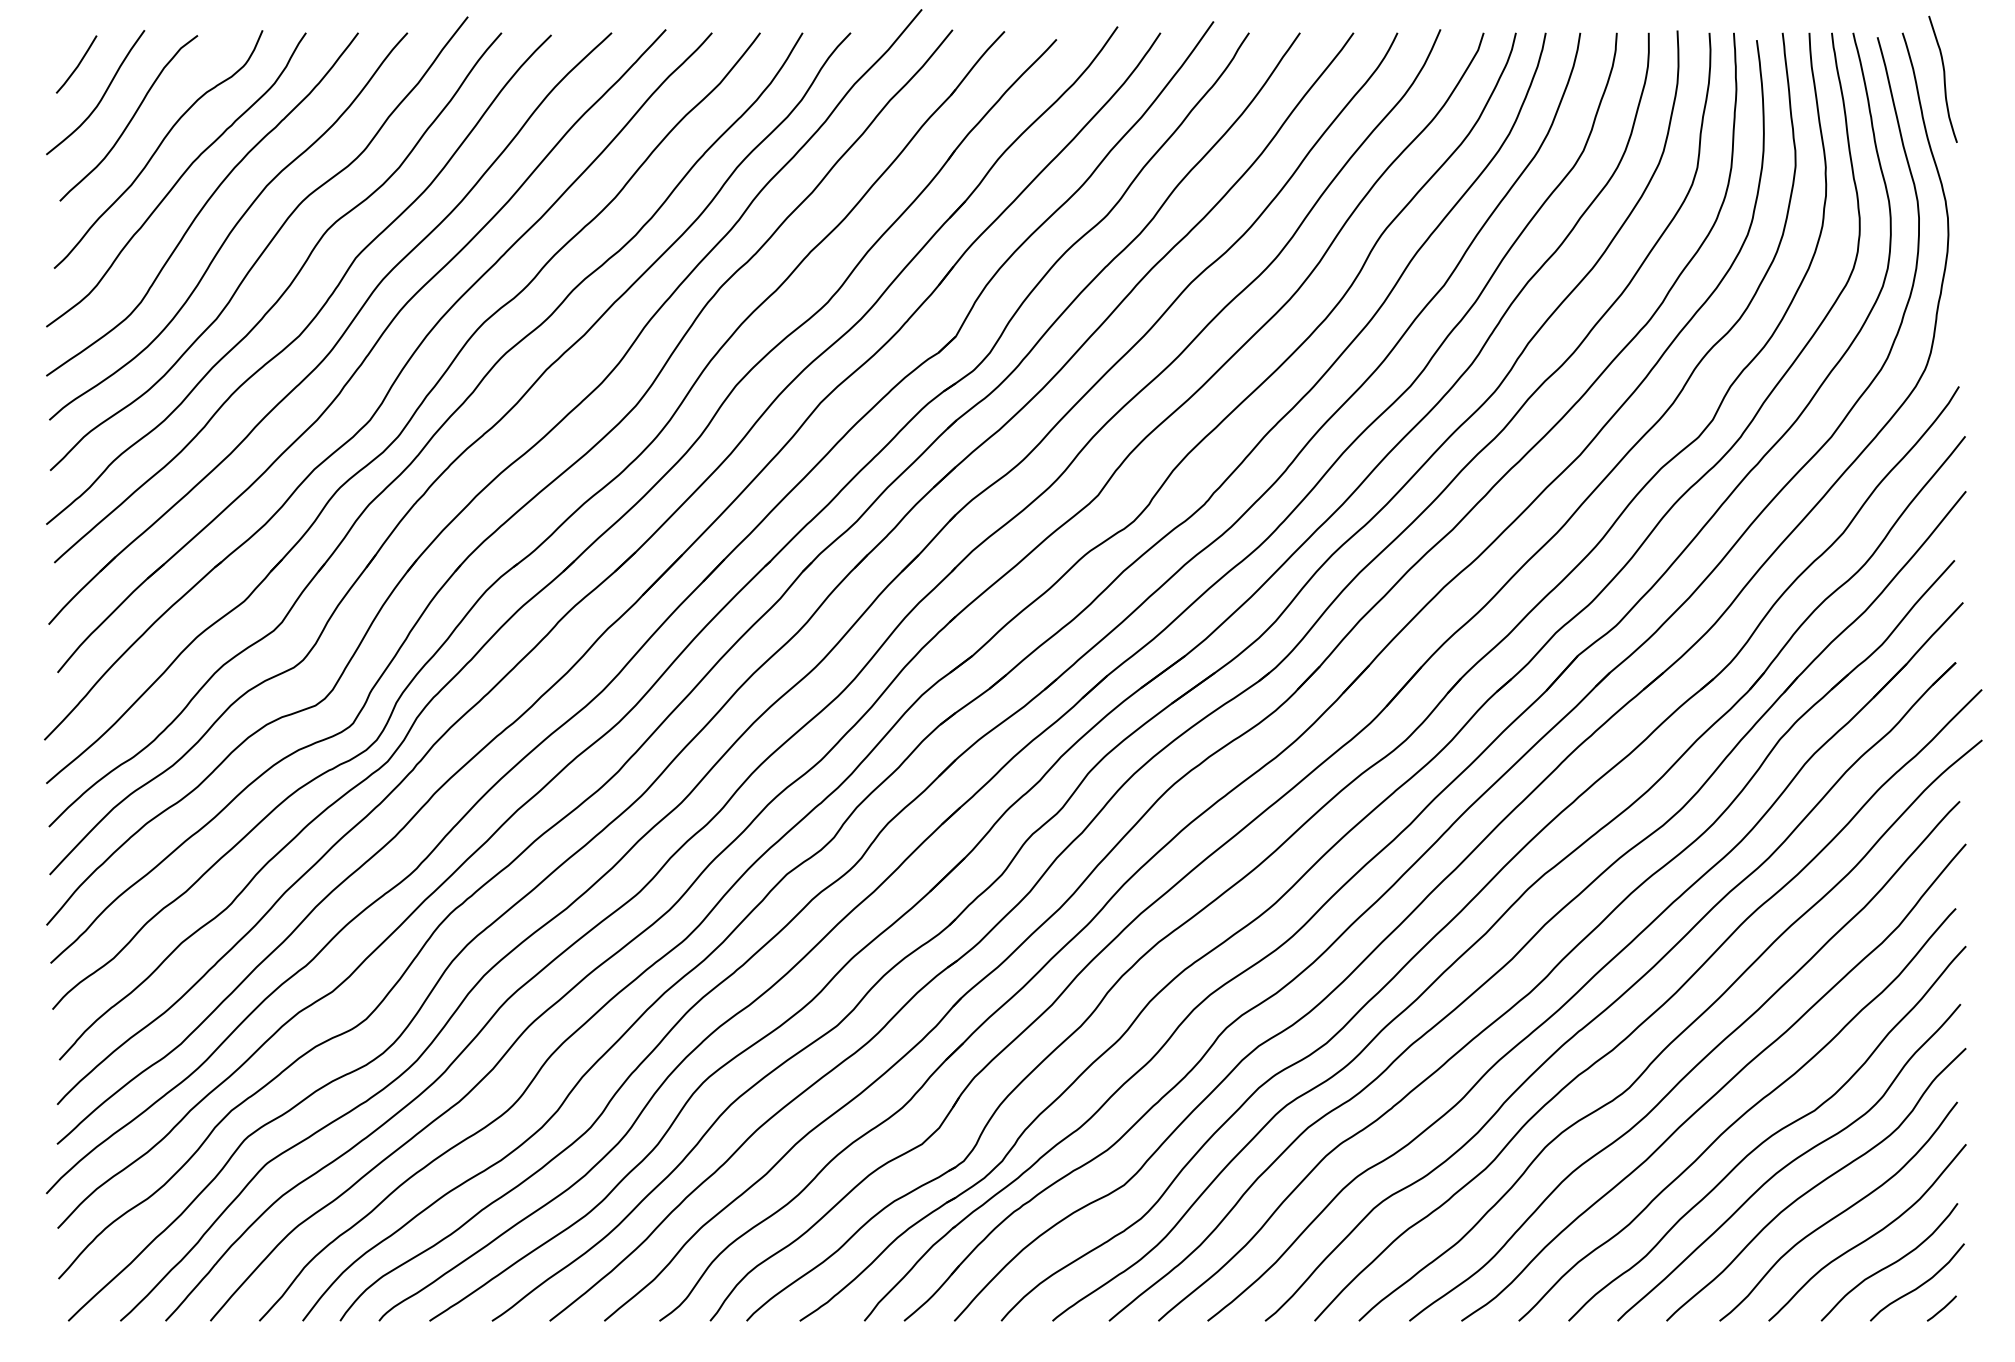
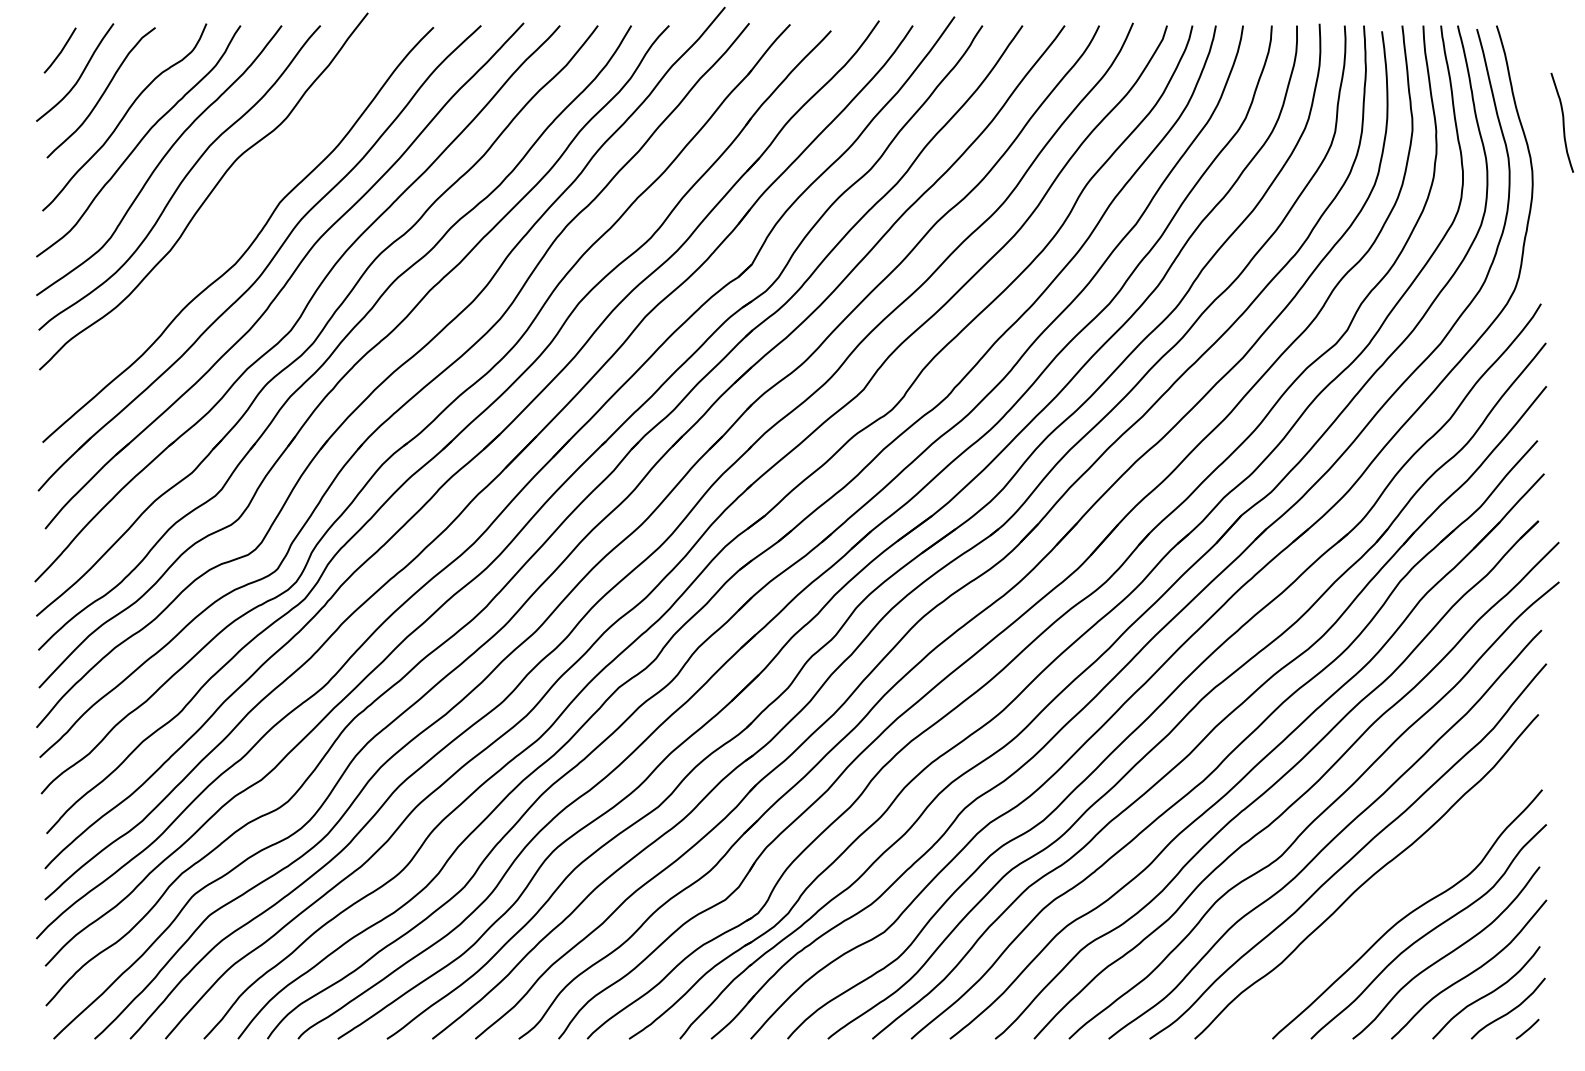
curve: (1943, 78) -> (1562, 122), moved
curve: (287, 286) -> (226, 225), removed
curve: (1770, 1135) -> (1392, 893), removed

